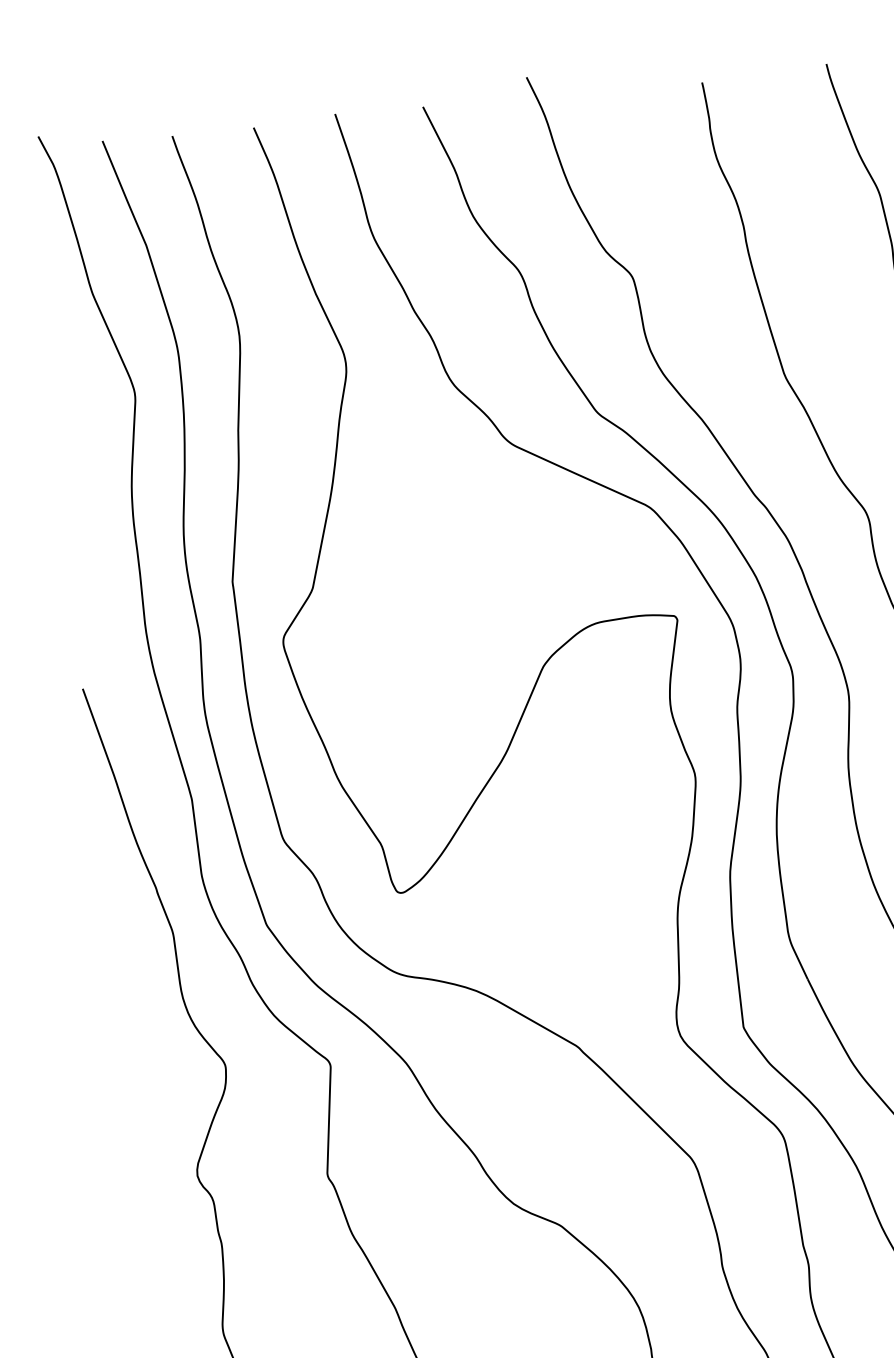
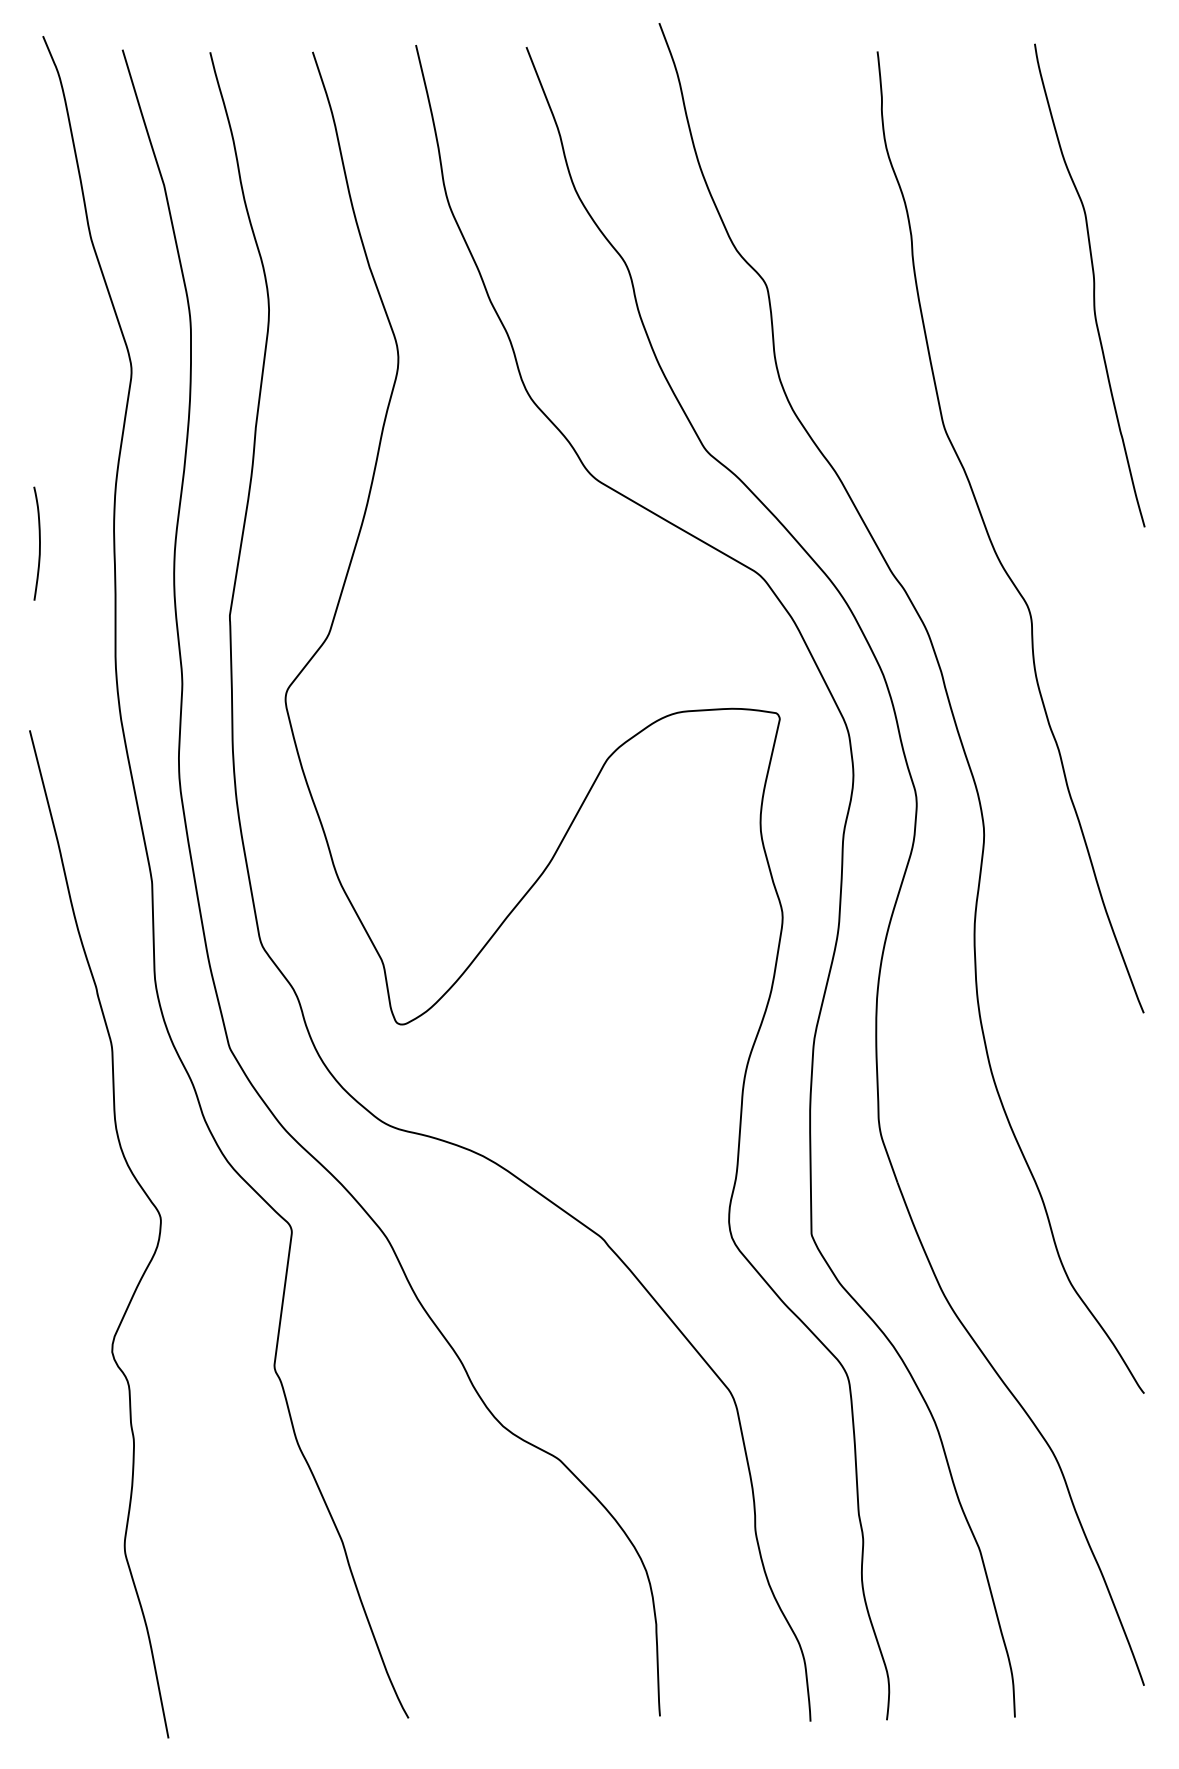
curve: (75, 539) -> (39, 543), added

